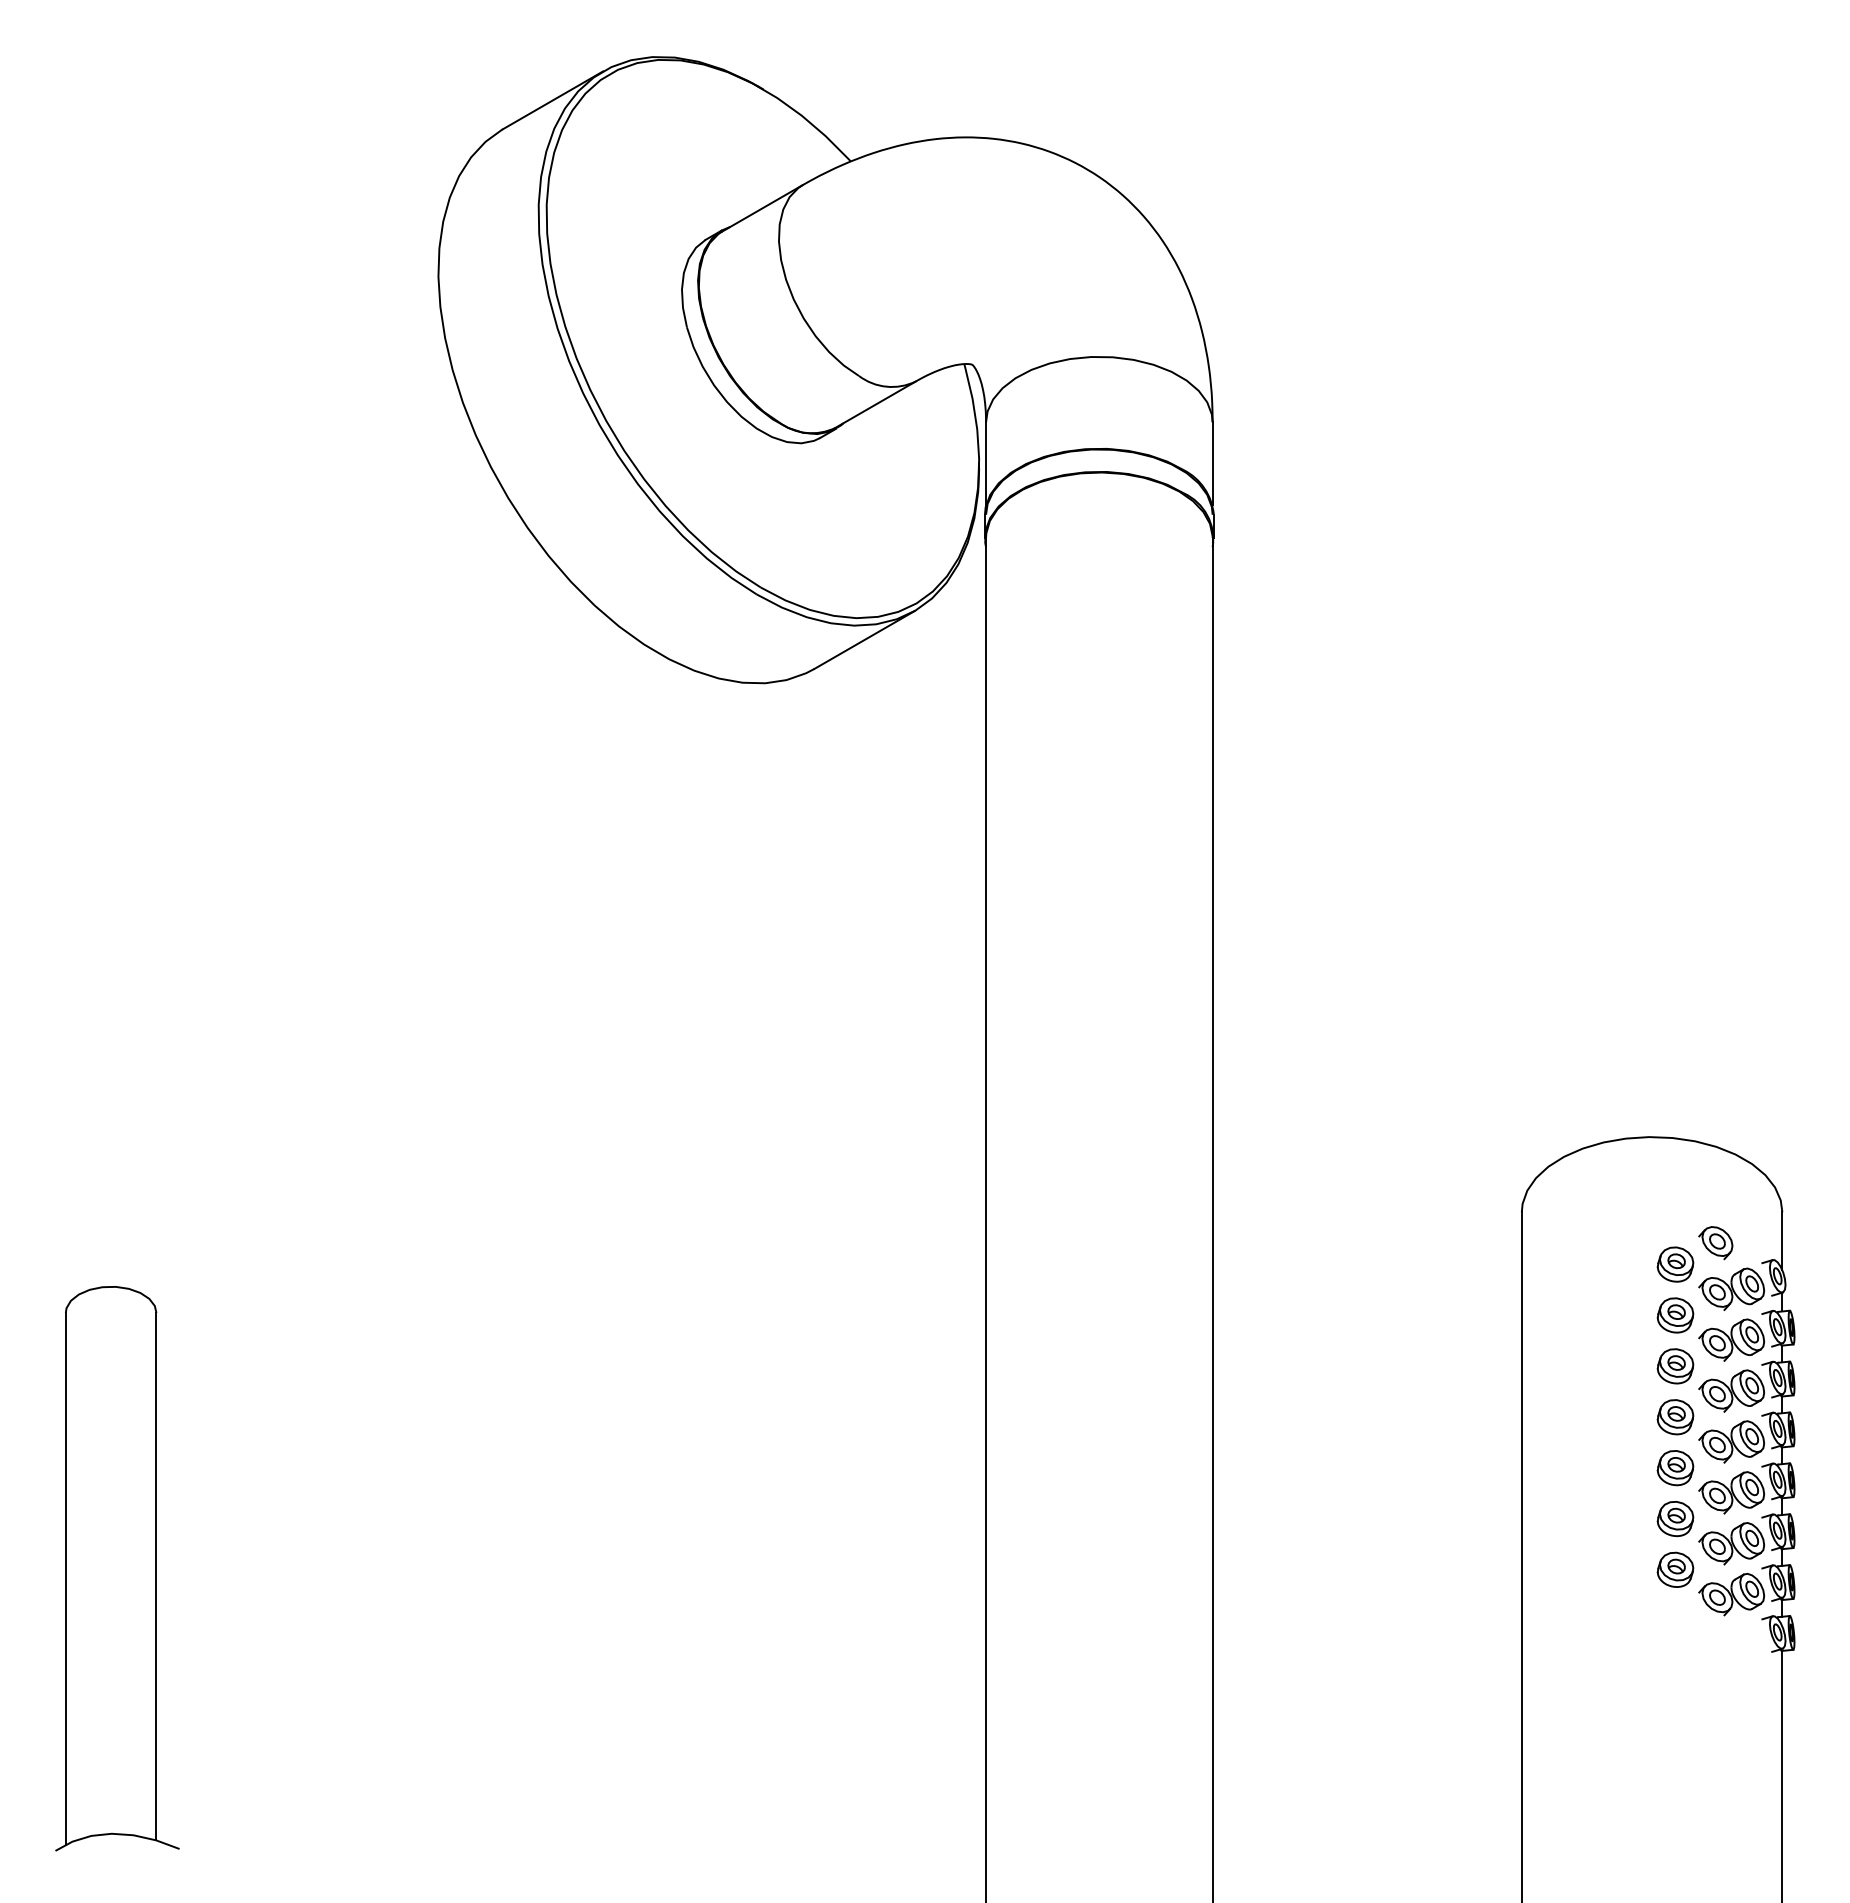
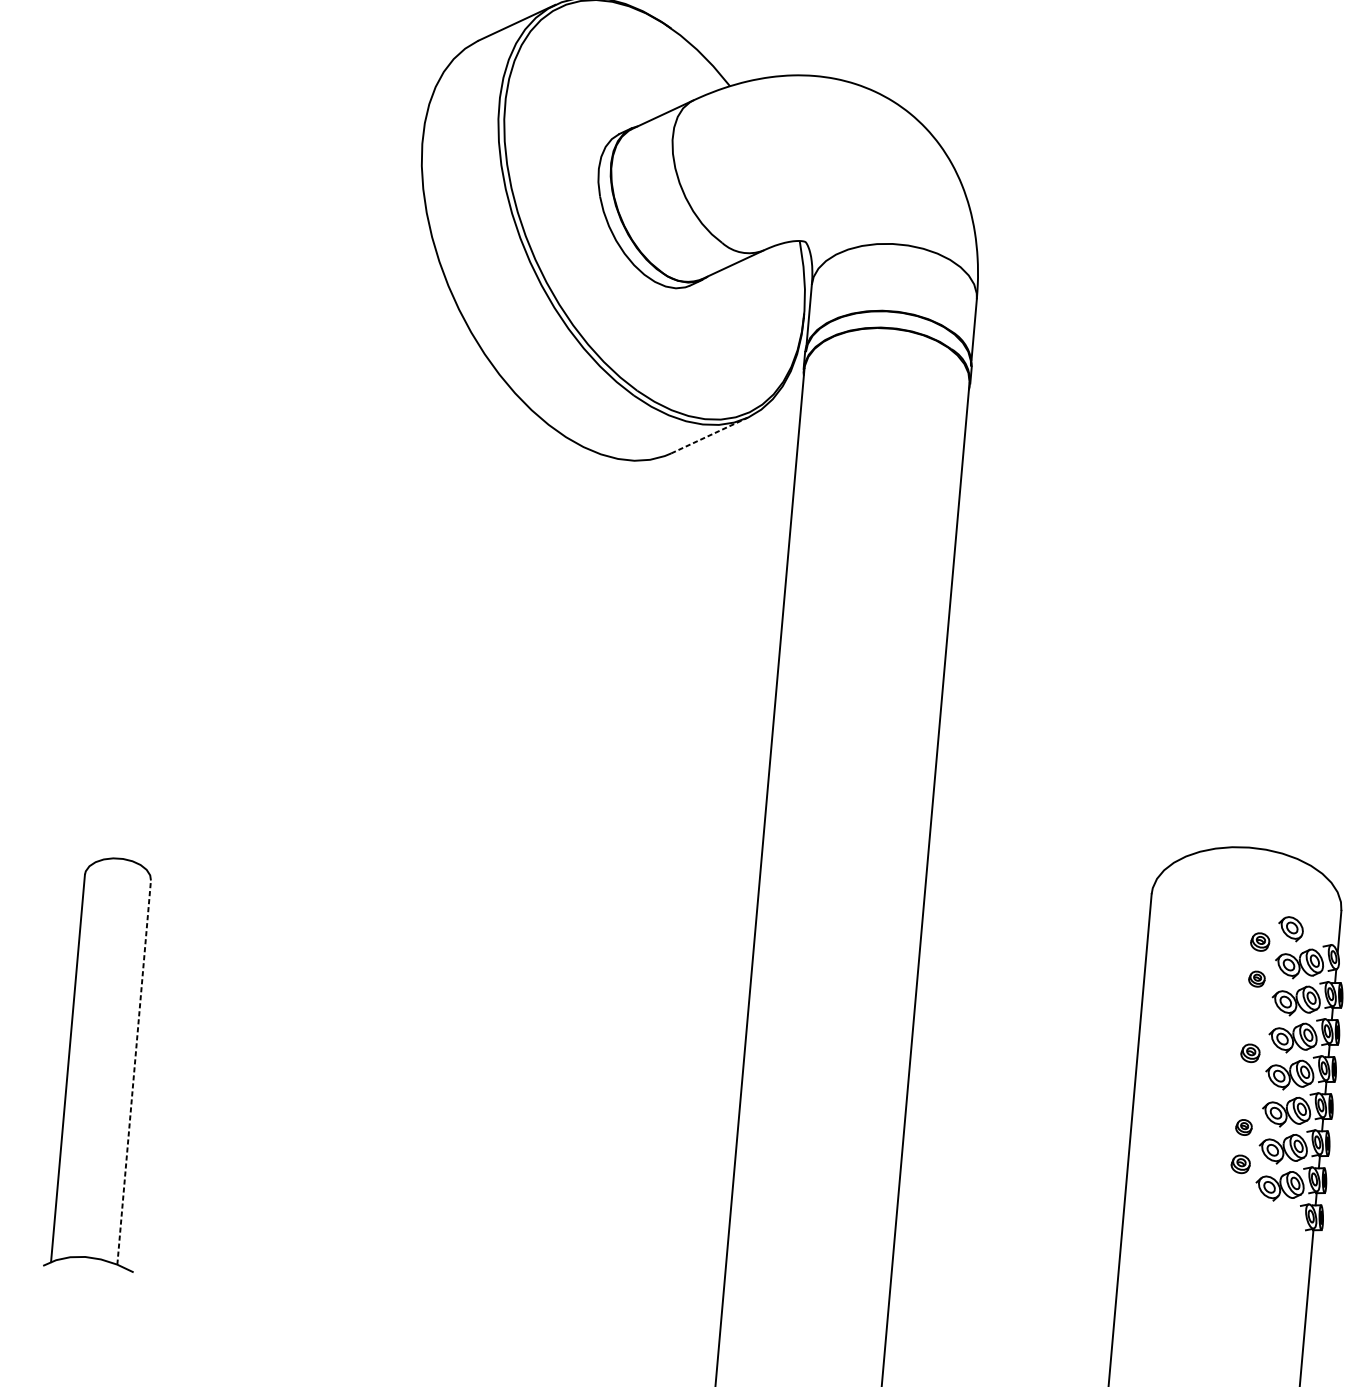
line: (864, 640) -> (709, 435), solid -> dashed
part: (1675, 1264) -> (1260, 942), size x0.7
part: (1675, 1315) -> (1256, 979), size x0.6
part: (1675, 1366) -> (1253, 1016), removed
part: (1675, 1417) -> (1250, 1053), size x0.7
part: (1675, 1468) -> (1247, 1090), removed
part: (1675, 1519) -> (1244, 1127), size x0.6
part: (1675, 1569) -> (1240, 1164), size x0.7
line: (156, 1576) -> (134, 1072), solid -> dashed

